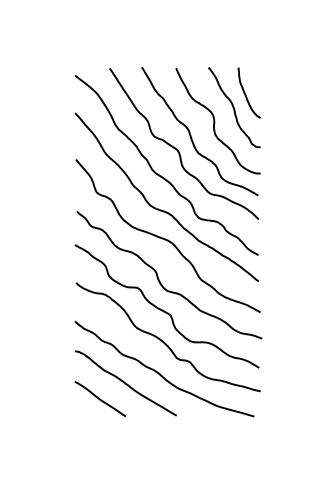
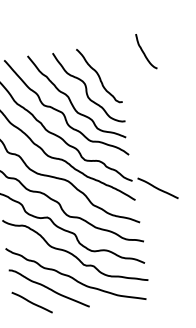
curve: (246, 94) -> (144, 52), moved
curve: (290, 270) -> (157, 188), added

